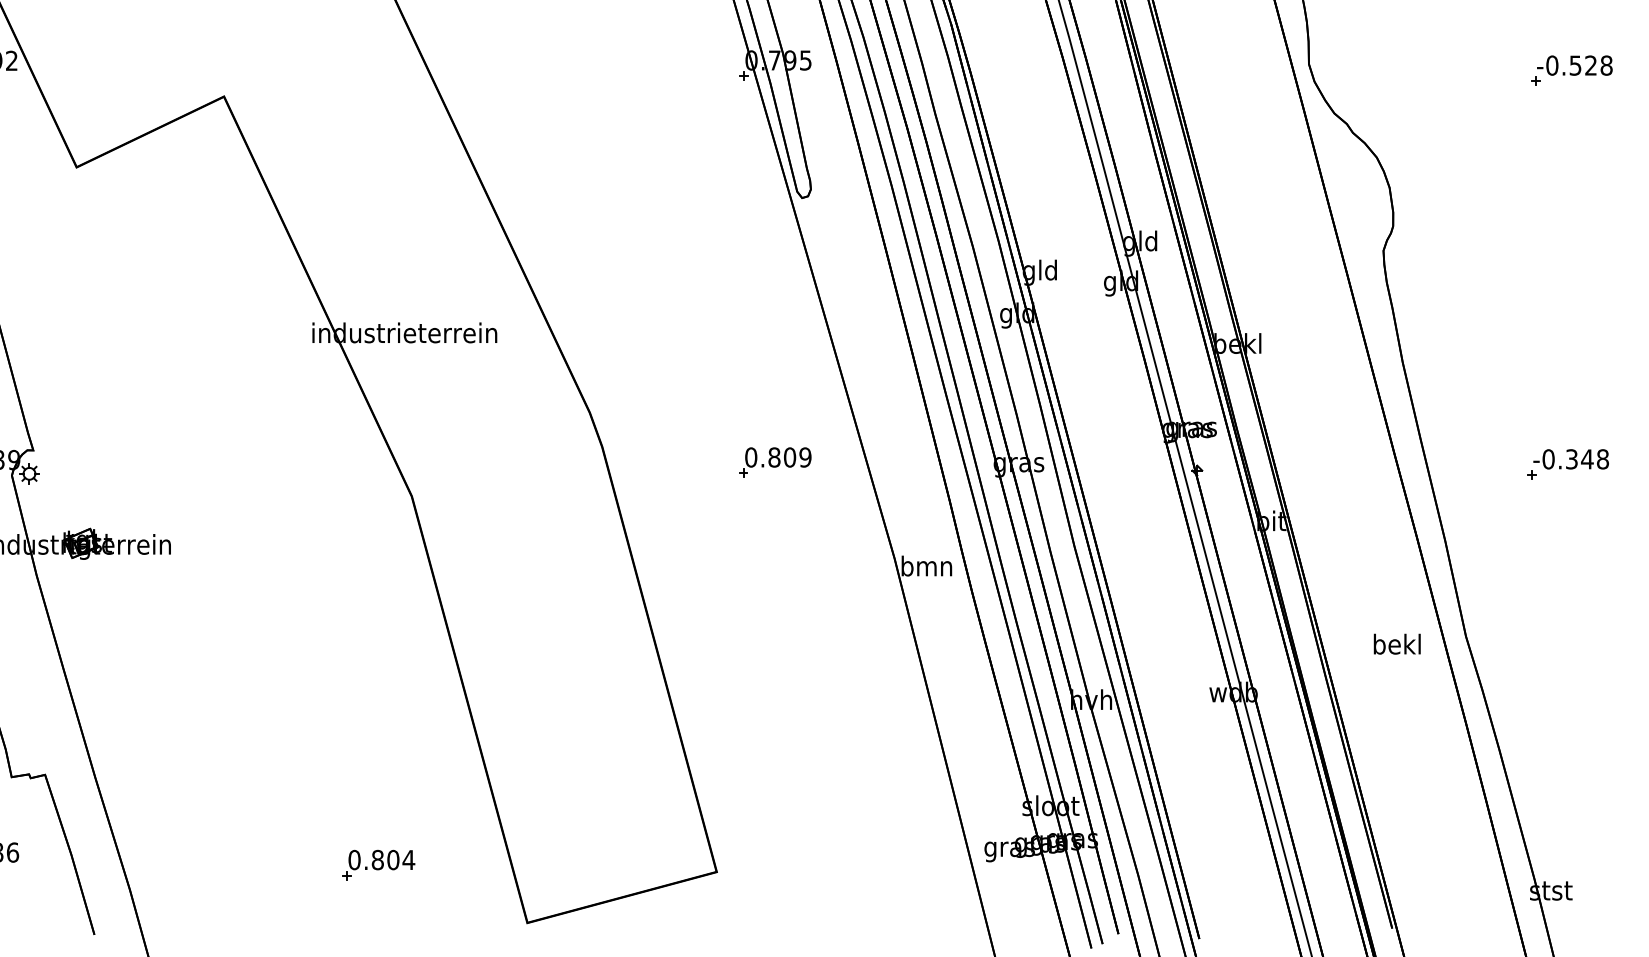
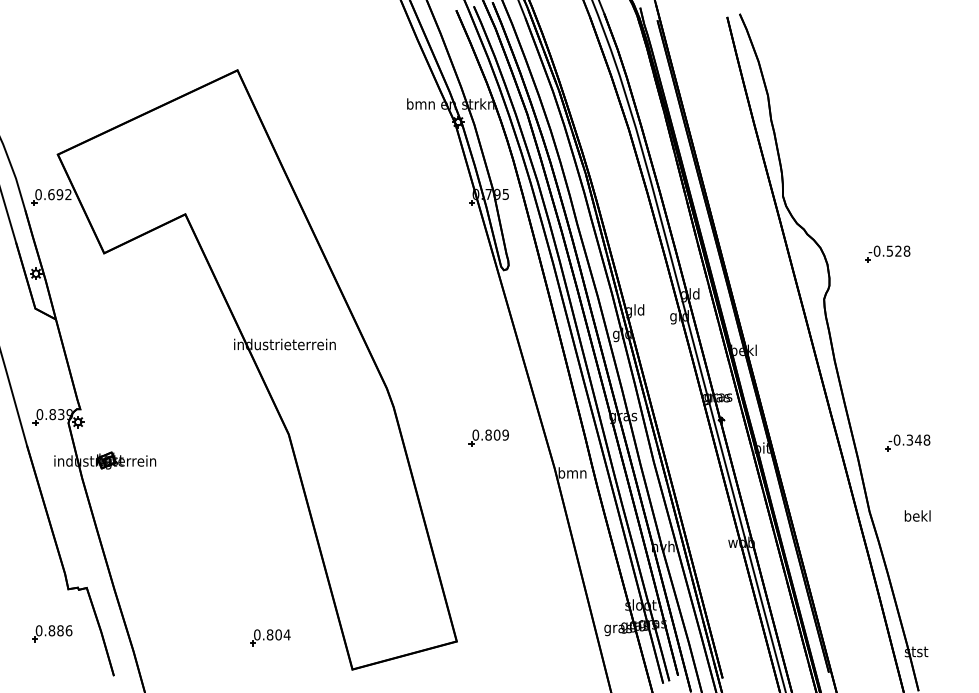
part: (1571, 69) -> (887, 253), moved
part: (774, 461) -> (488, 437), moved
part: (1567, 463) -> (907, 442), moved
text: (1396, 643) -> (917, 515), moved

